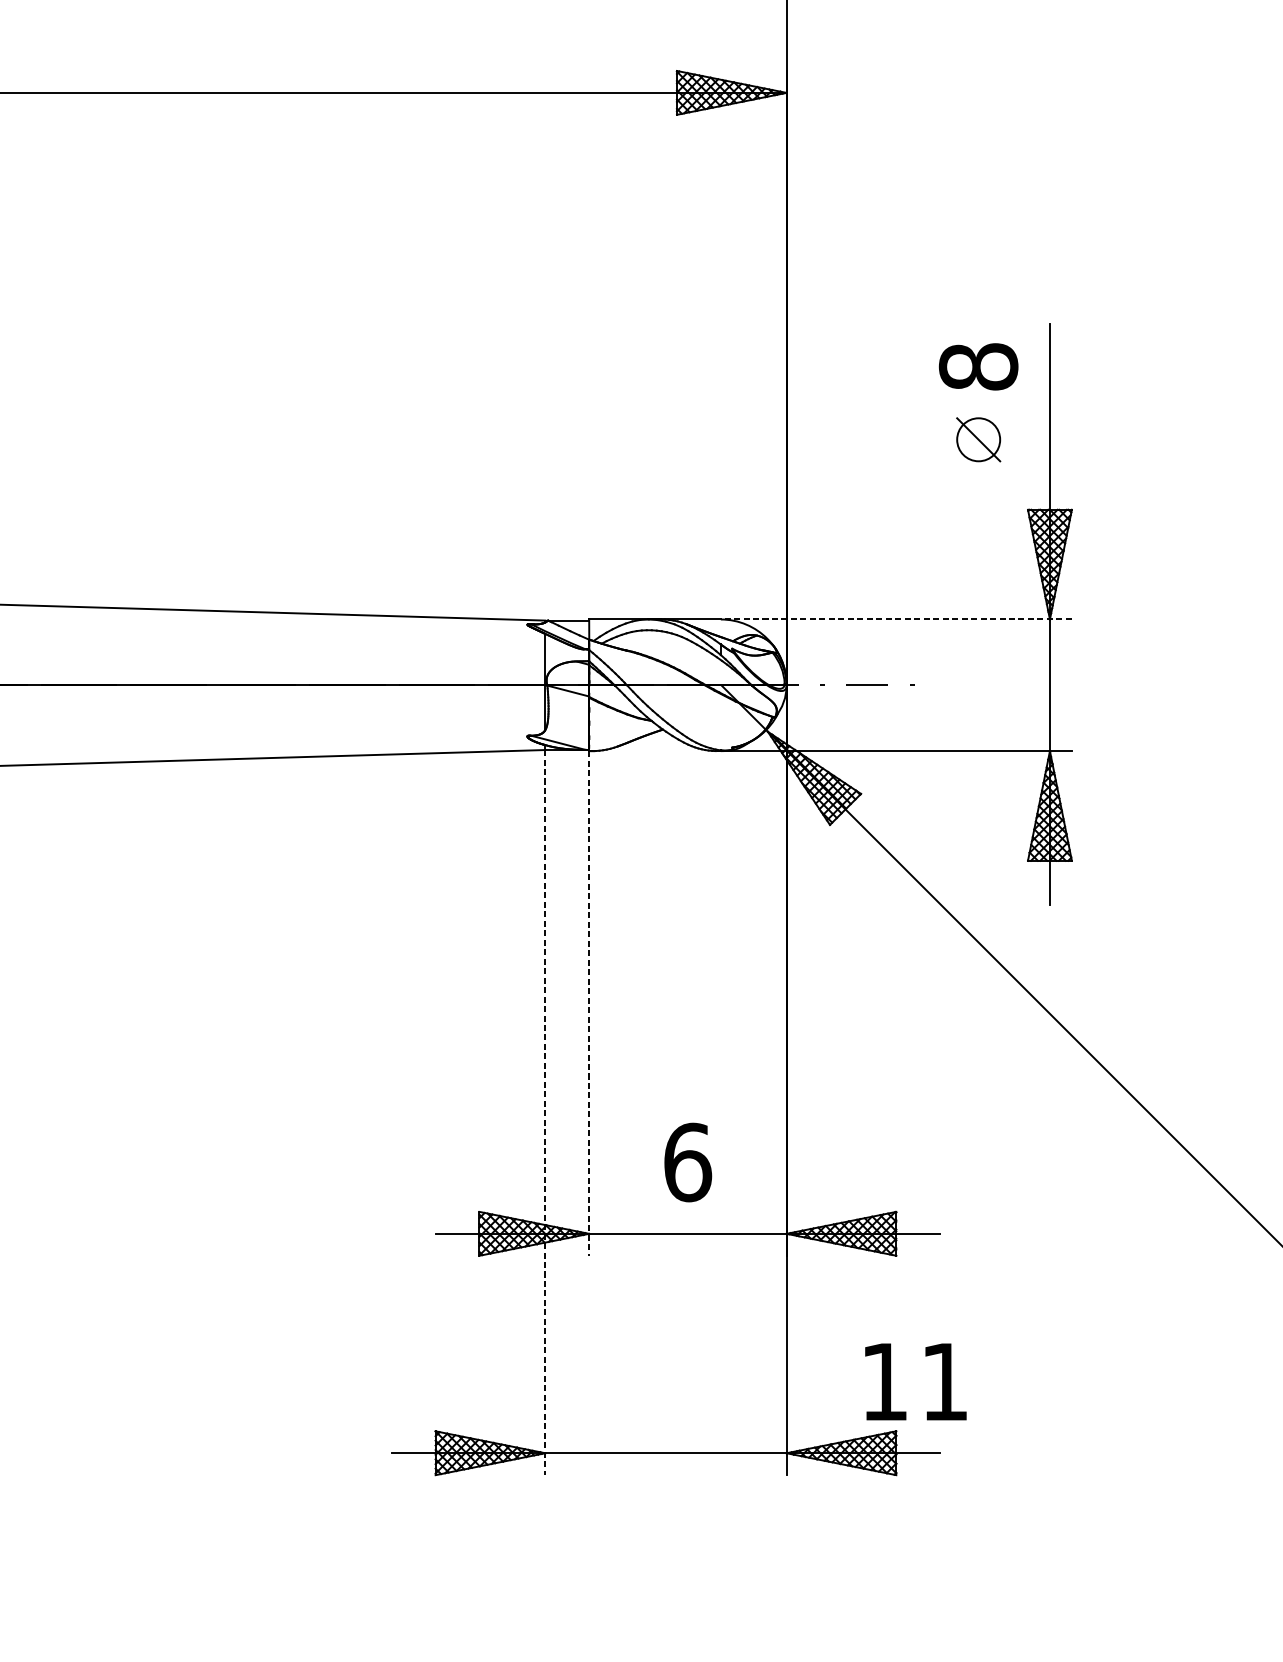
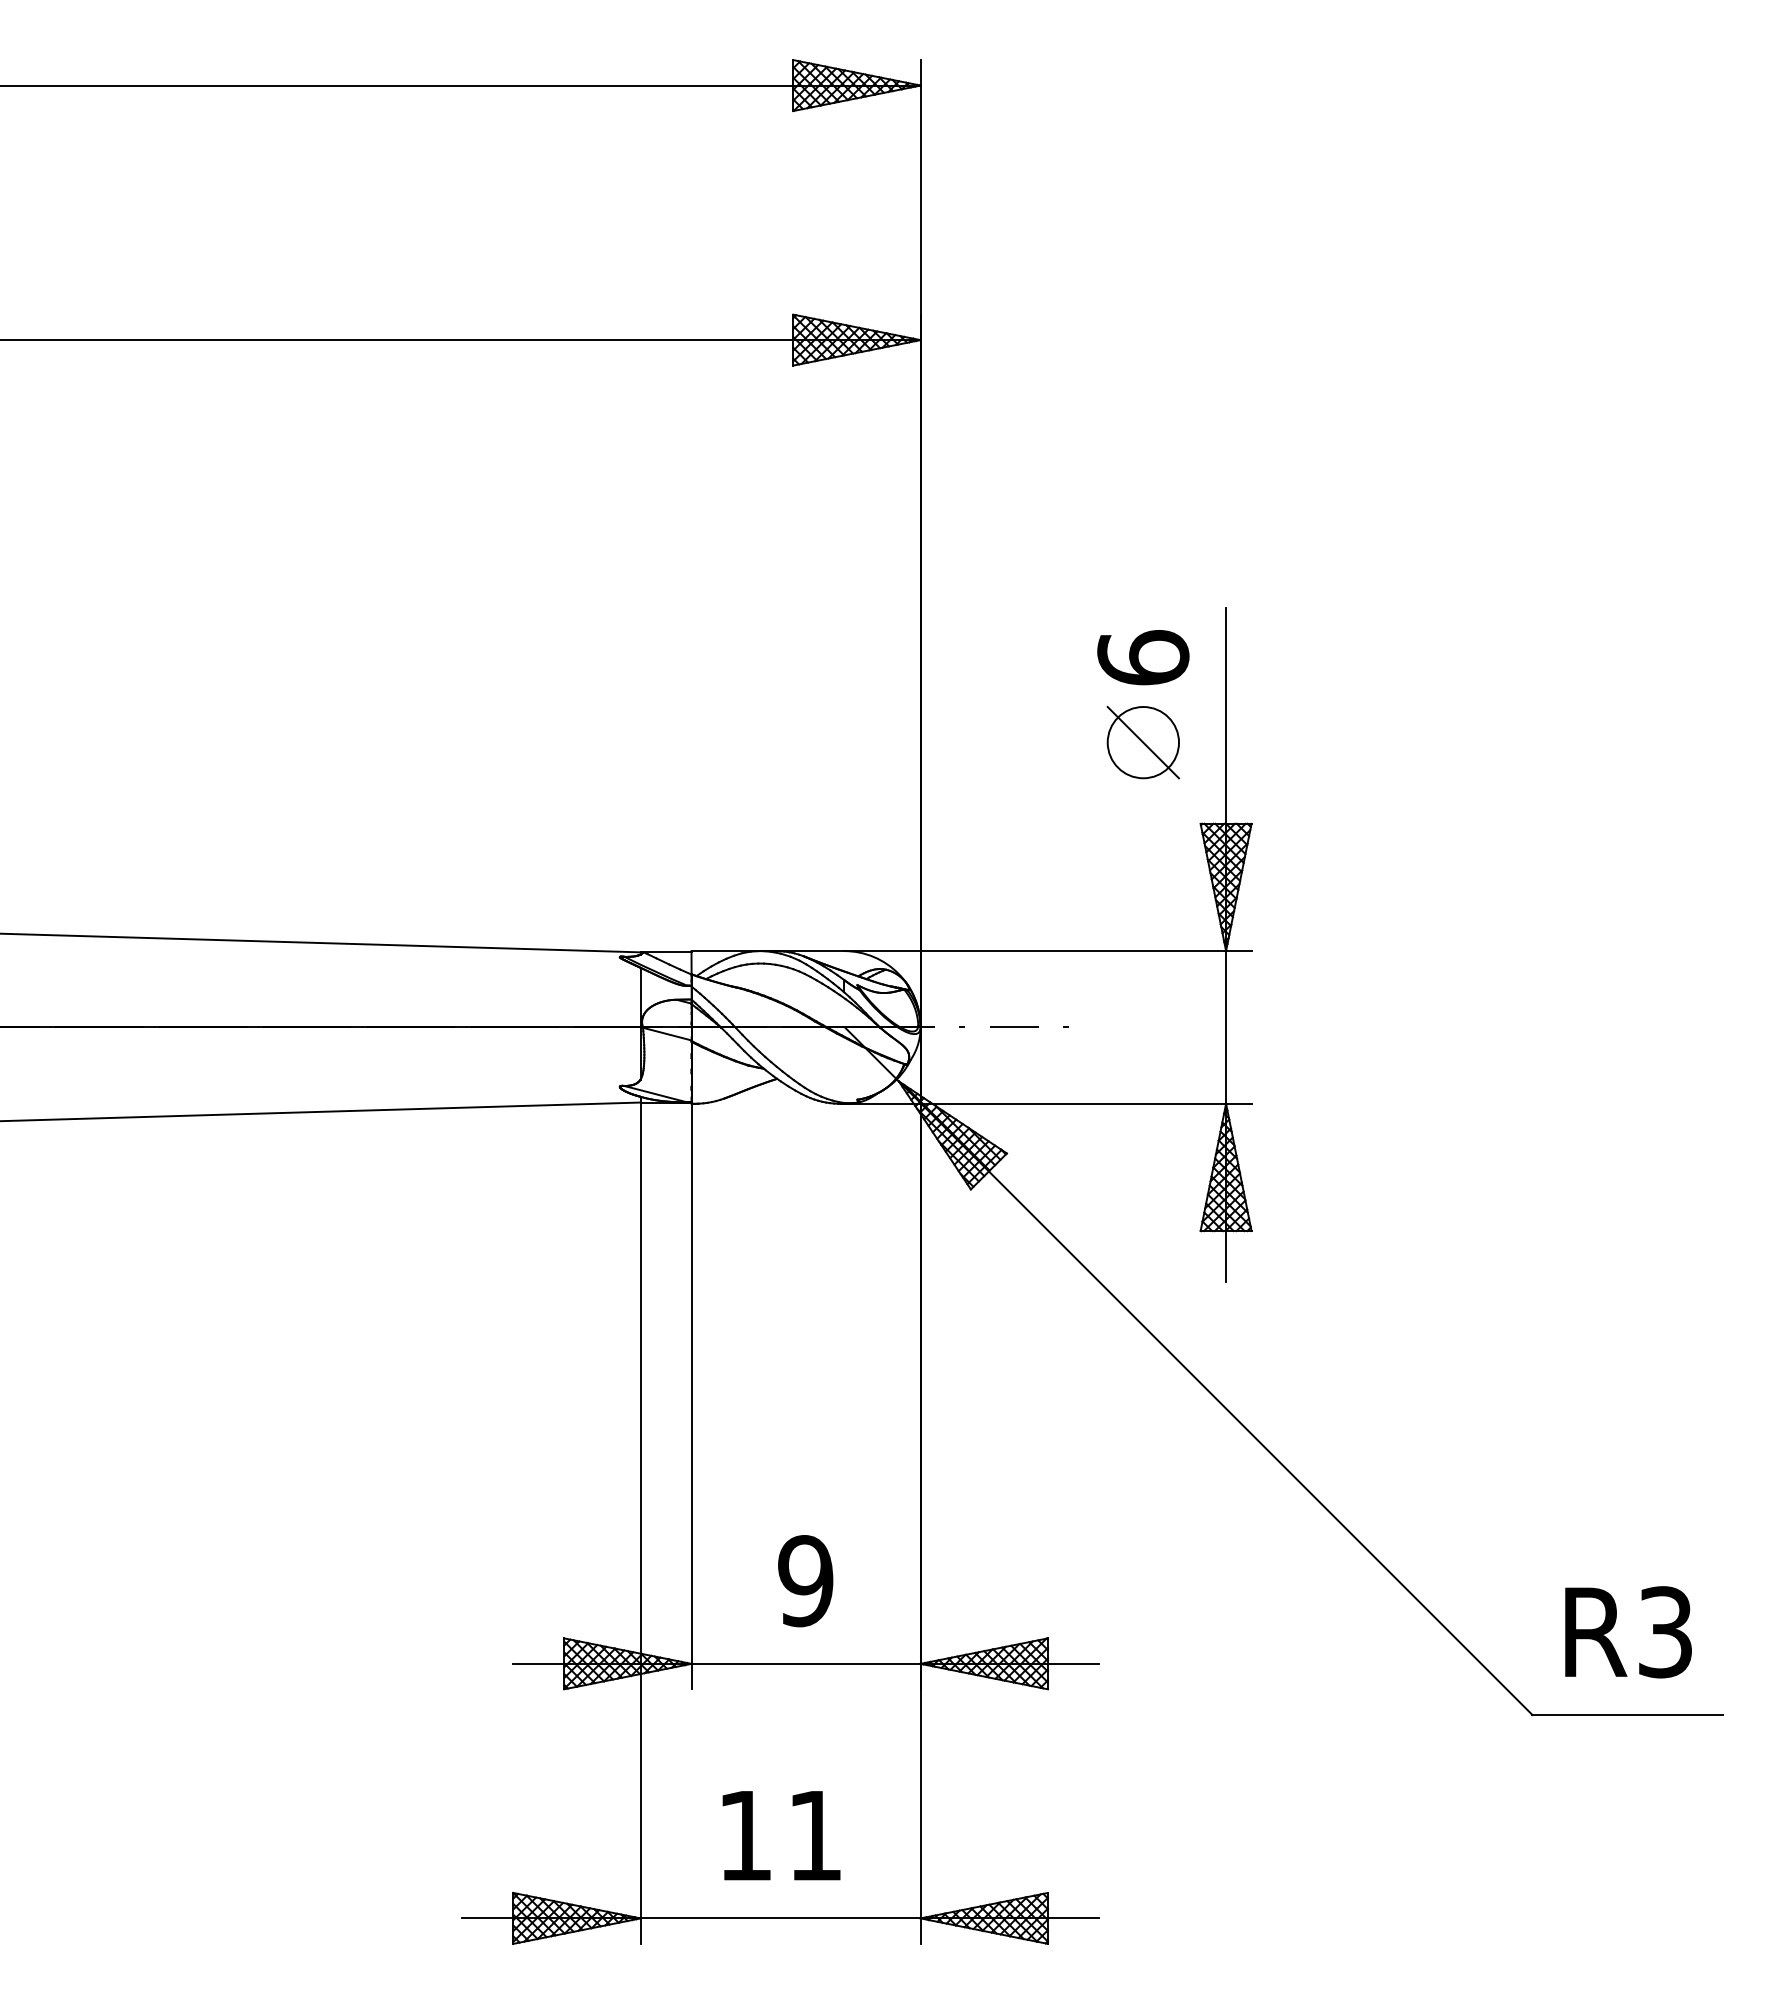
text: (978, 366) -> (1143, 657), 8 -> 6
part: (978, 439) -> (1143, 742), size x1.43
line: (896, 619) -> (1047, 951), dashed -> solid
line: (589, 1003) -> (691, 1396), dashed -> solid
line: (545, 1112) -> (640, 1523), dashed -> solid
text: (688, 1162) -> (806, 1581), 6 -> 9
text: (915, 1381) -> (781, 1835), moved

